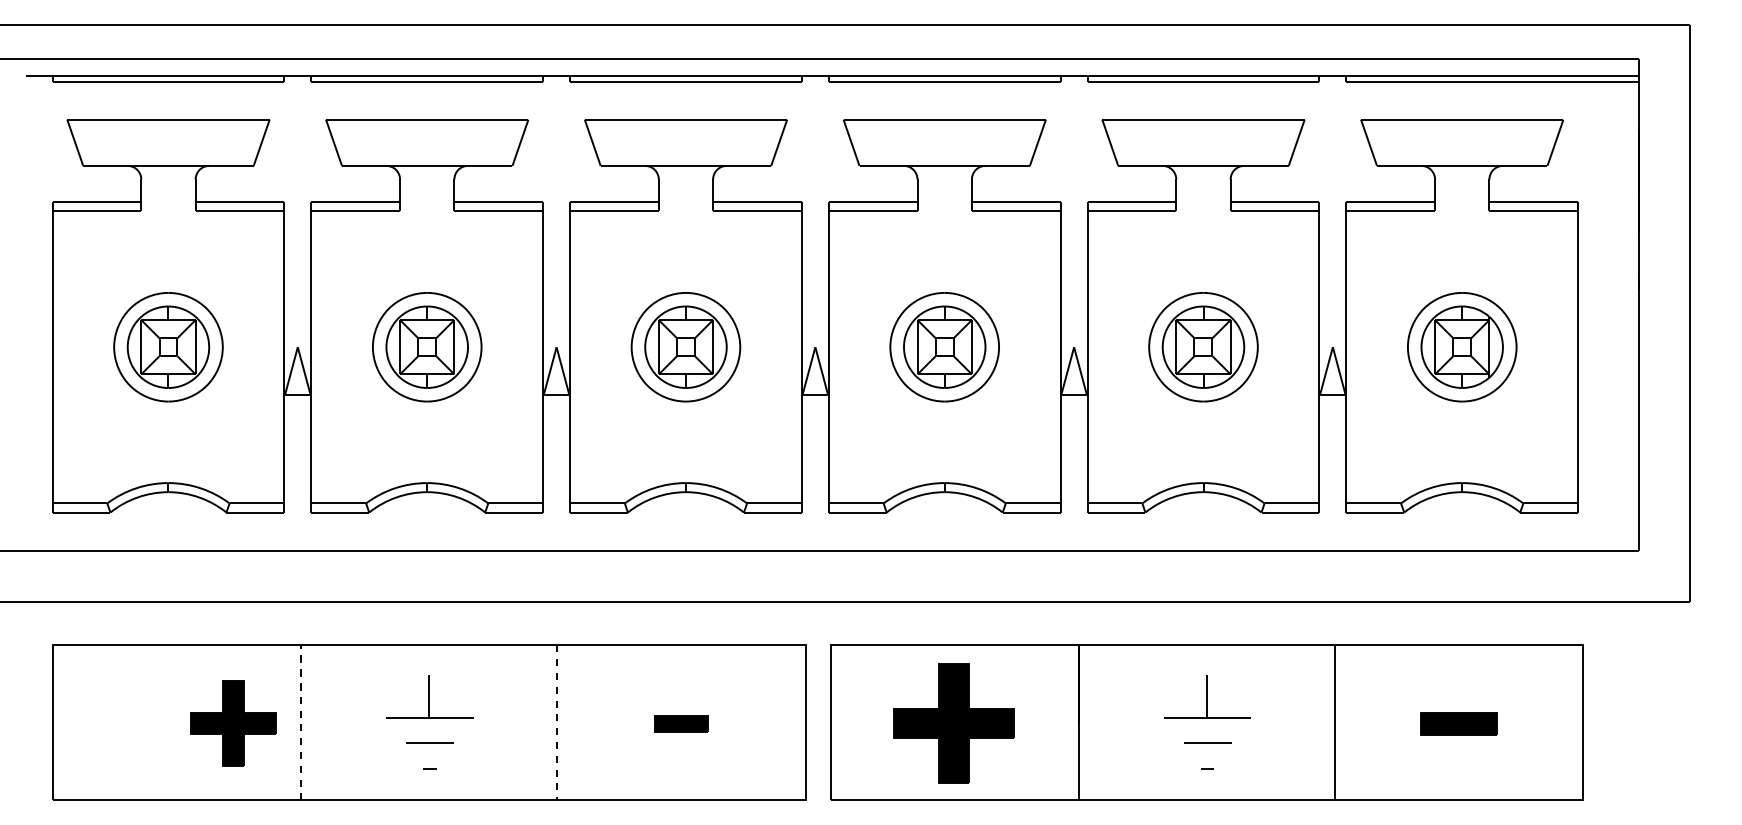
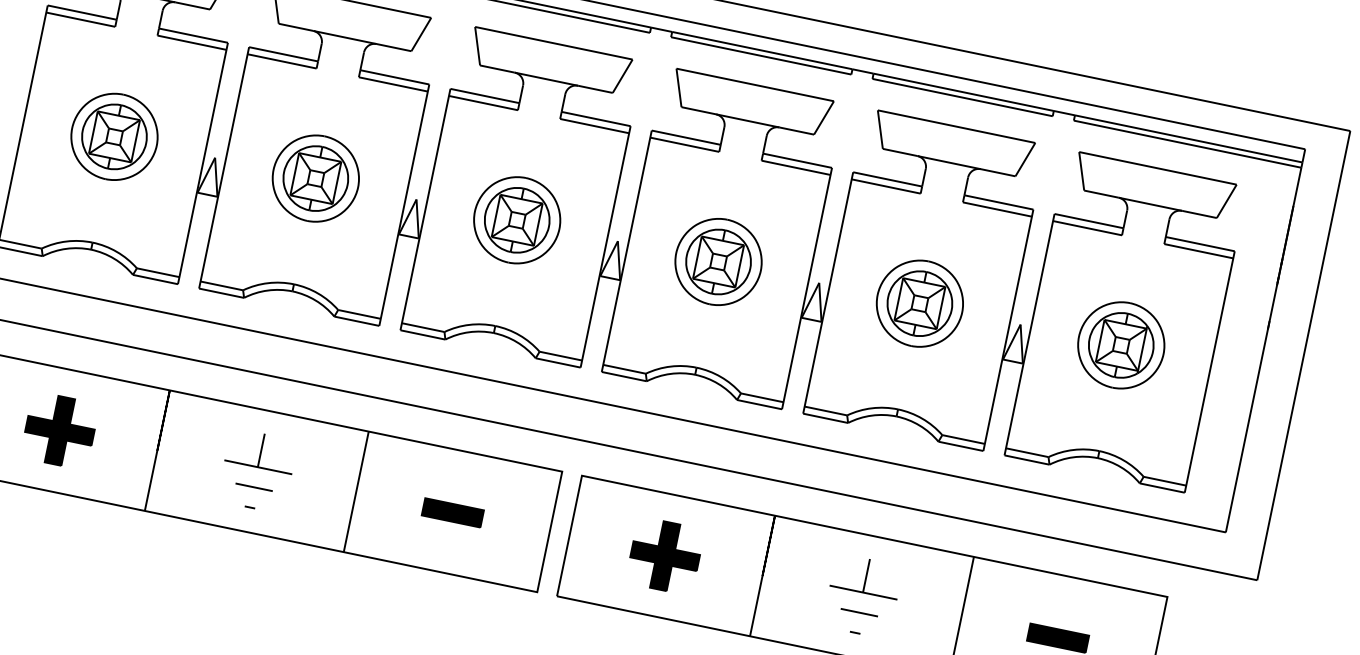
line: (301, 683) -> (163, 420), dashed -> solid
part: (233, 723) -> (60, 431), moved
line: (556, 723) -> (355, 492), dashed -> solid
part: (681, 723) -> (453, 512), size x1.43
part: (953, 723) -> (664, 556), size x0.71

